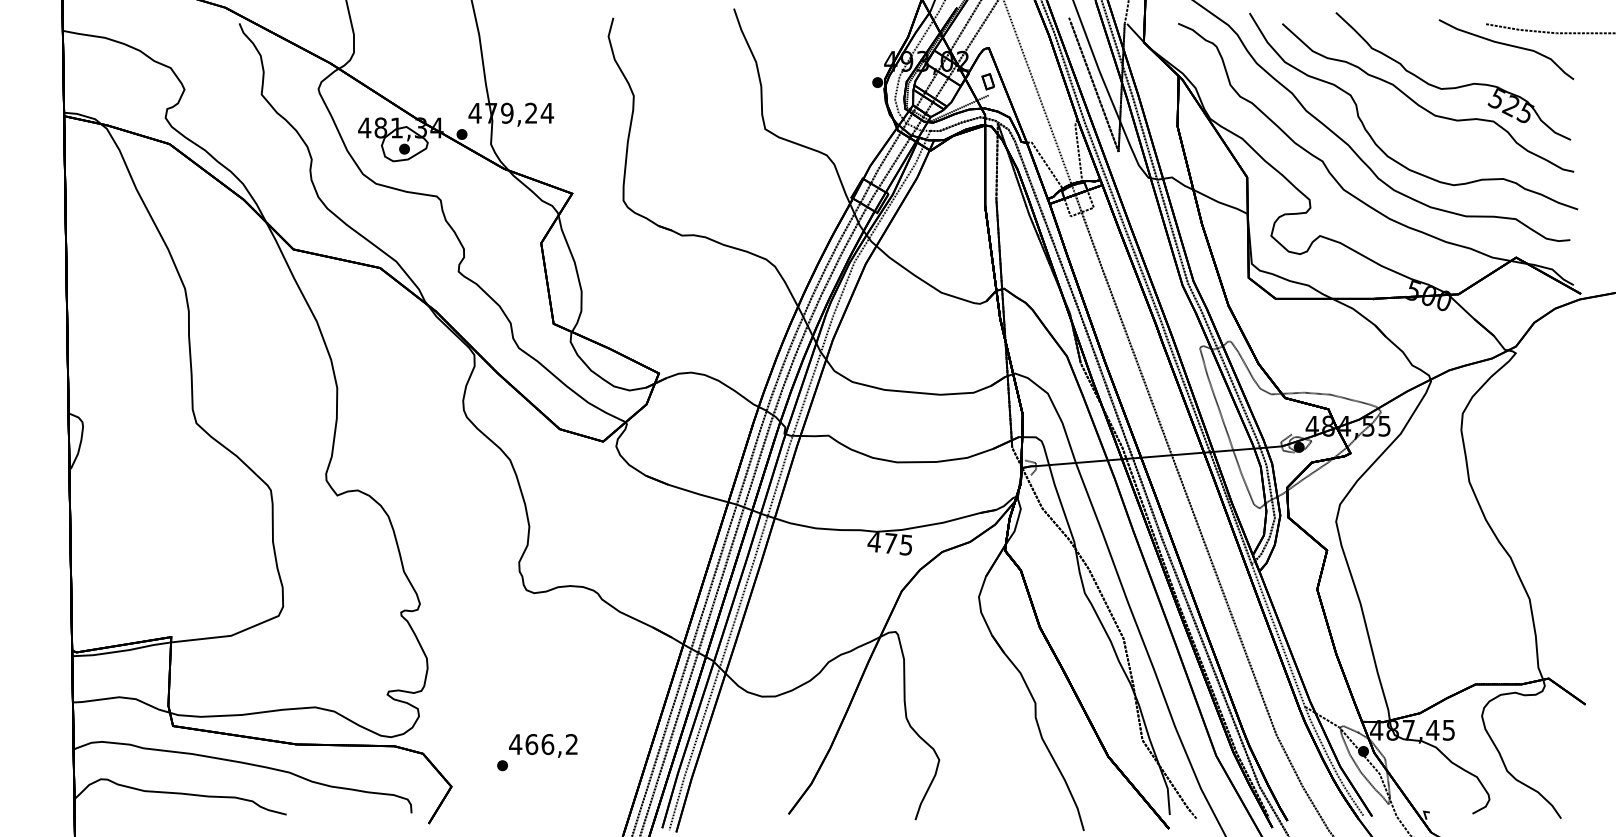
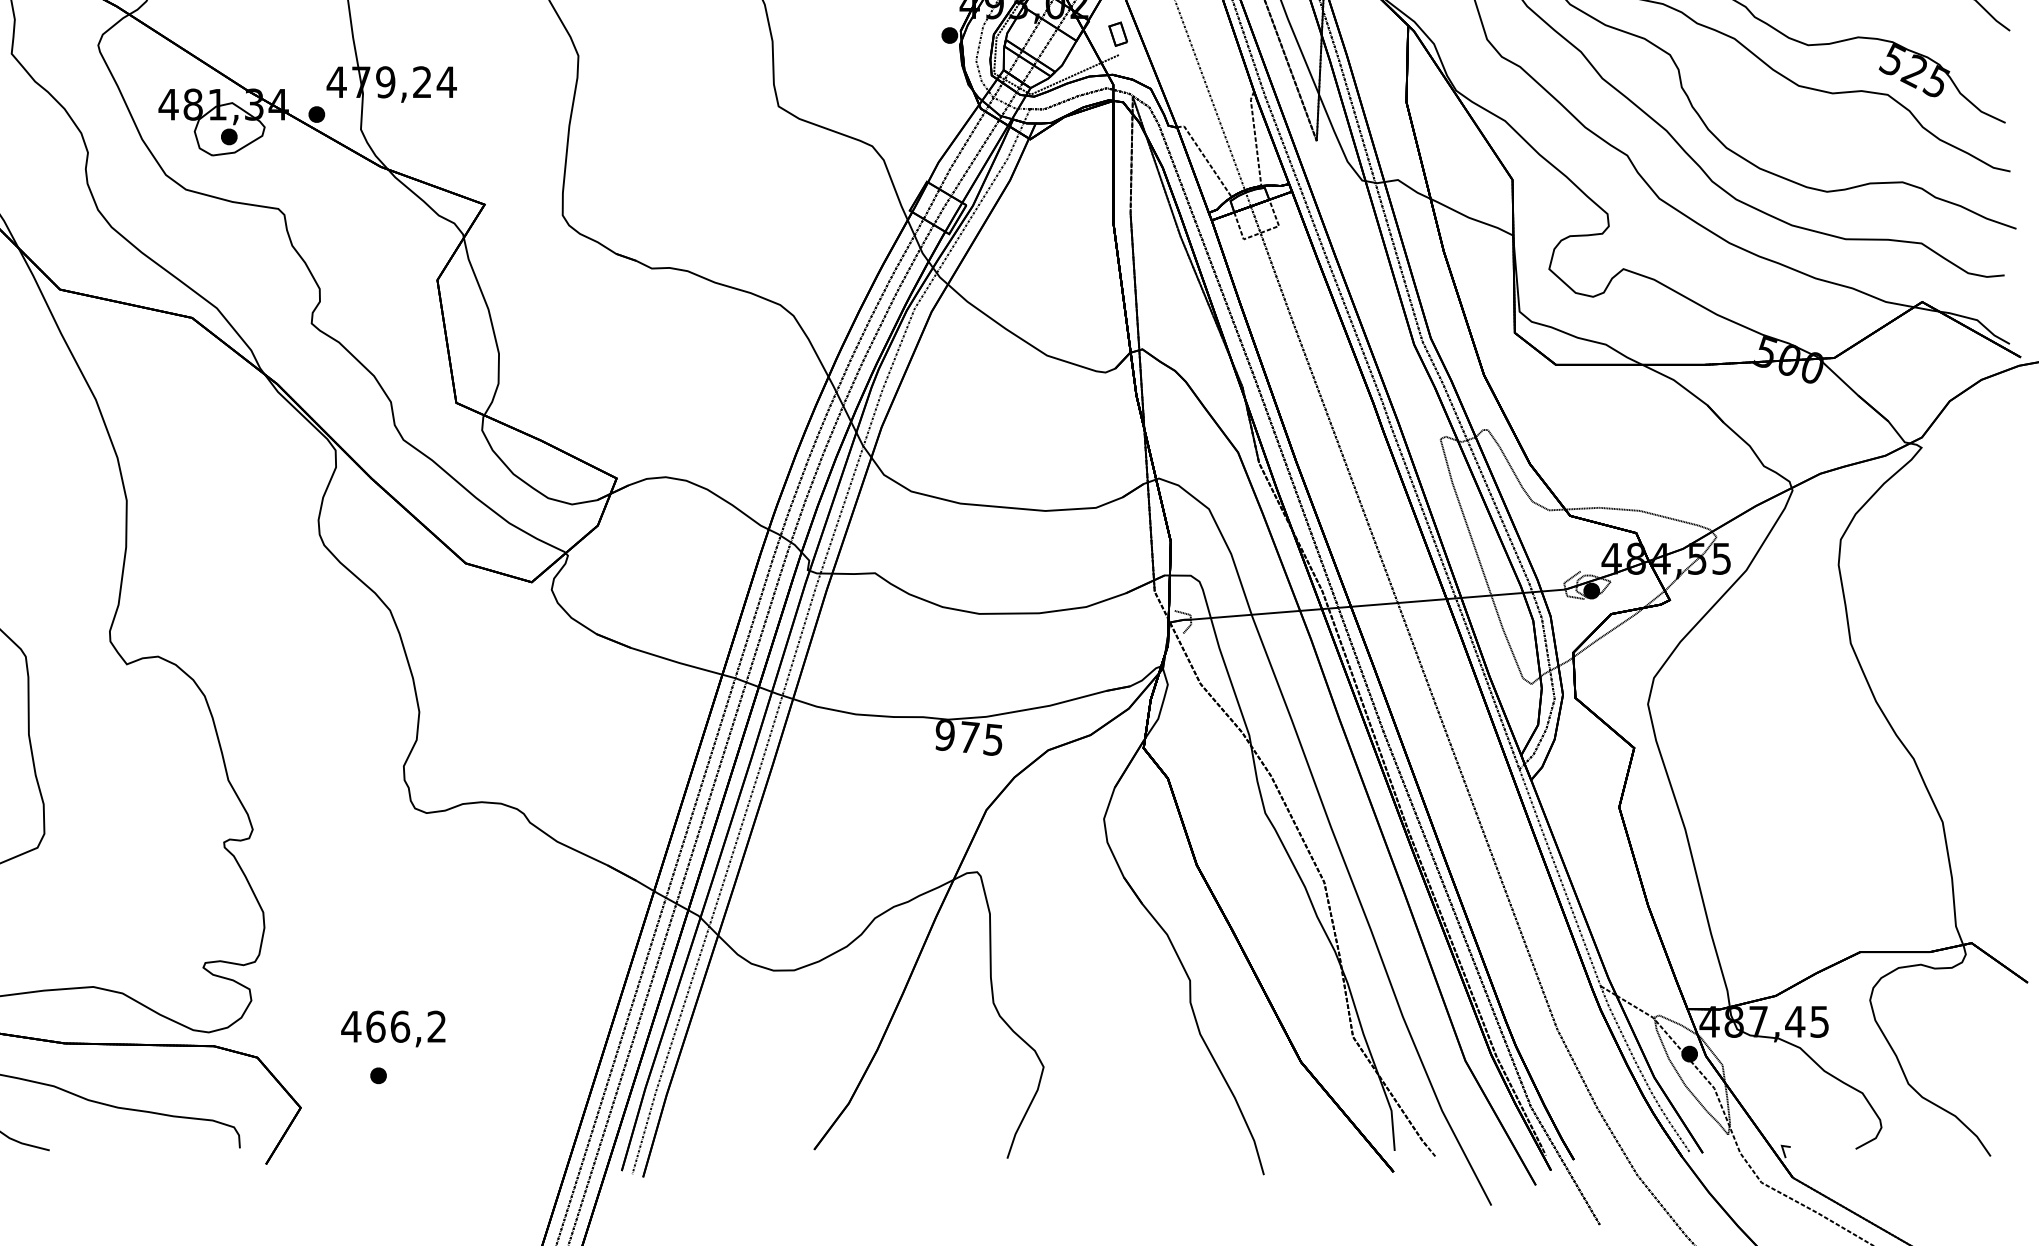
text: (873, 542) -> (943, 735), 475 -> 975
text: (543, 745) -> (393, 1028), moved

